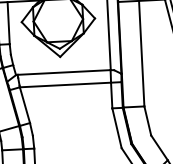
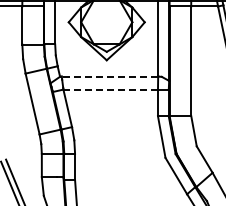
line: (63, 72) -> (109, 76), solid -> dashed
line: (65, 84) -> (110, 89), solid -> dashed

